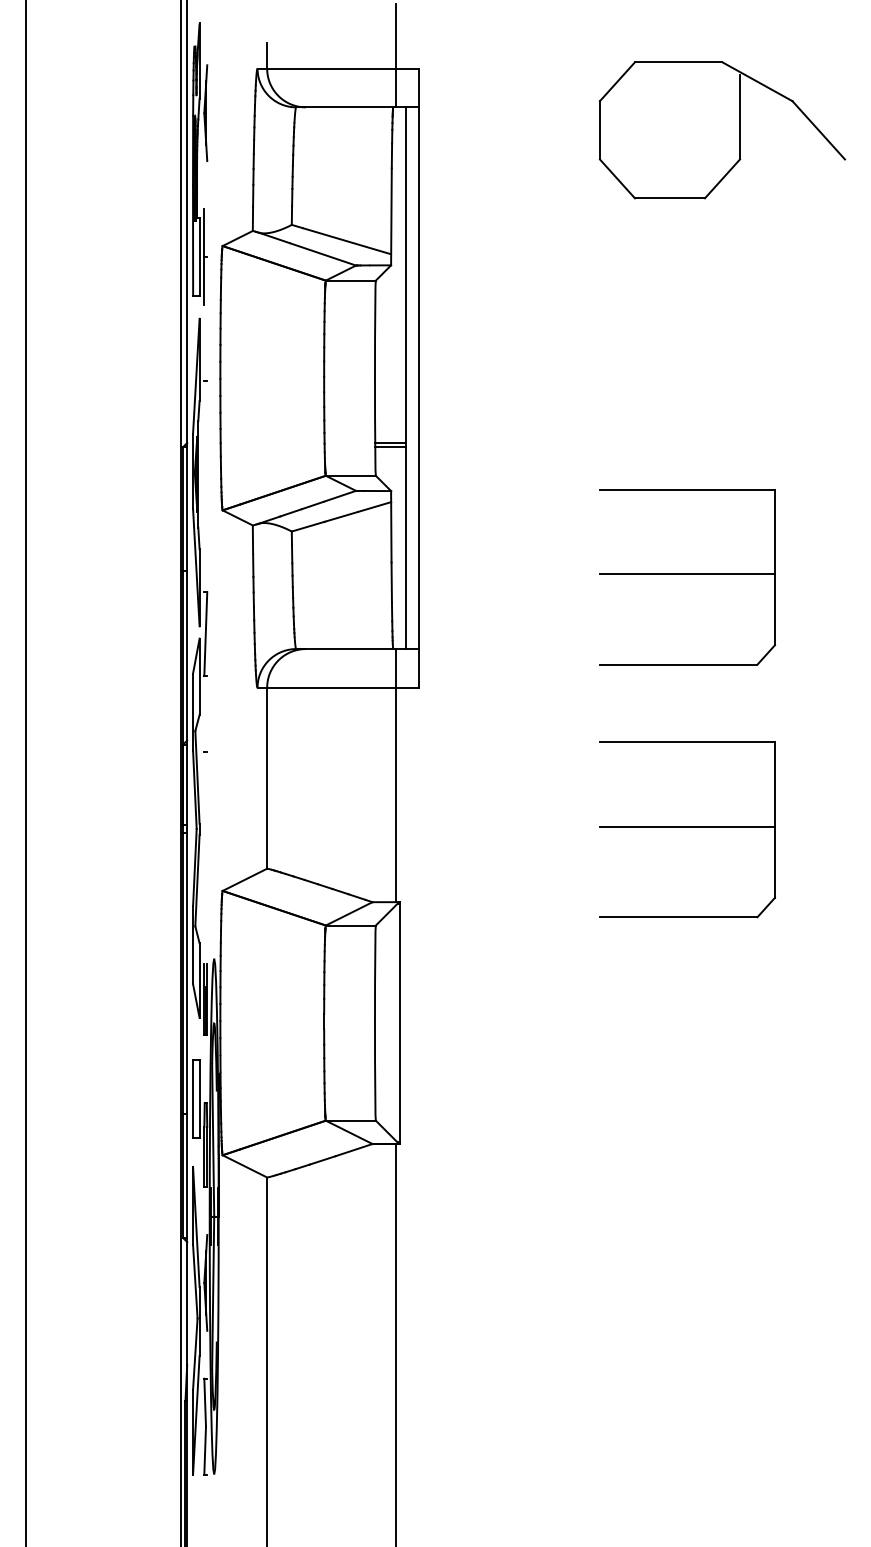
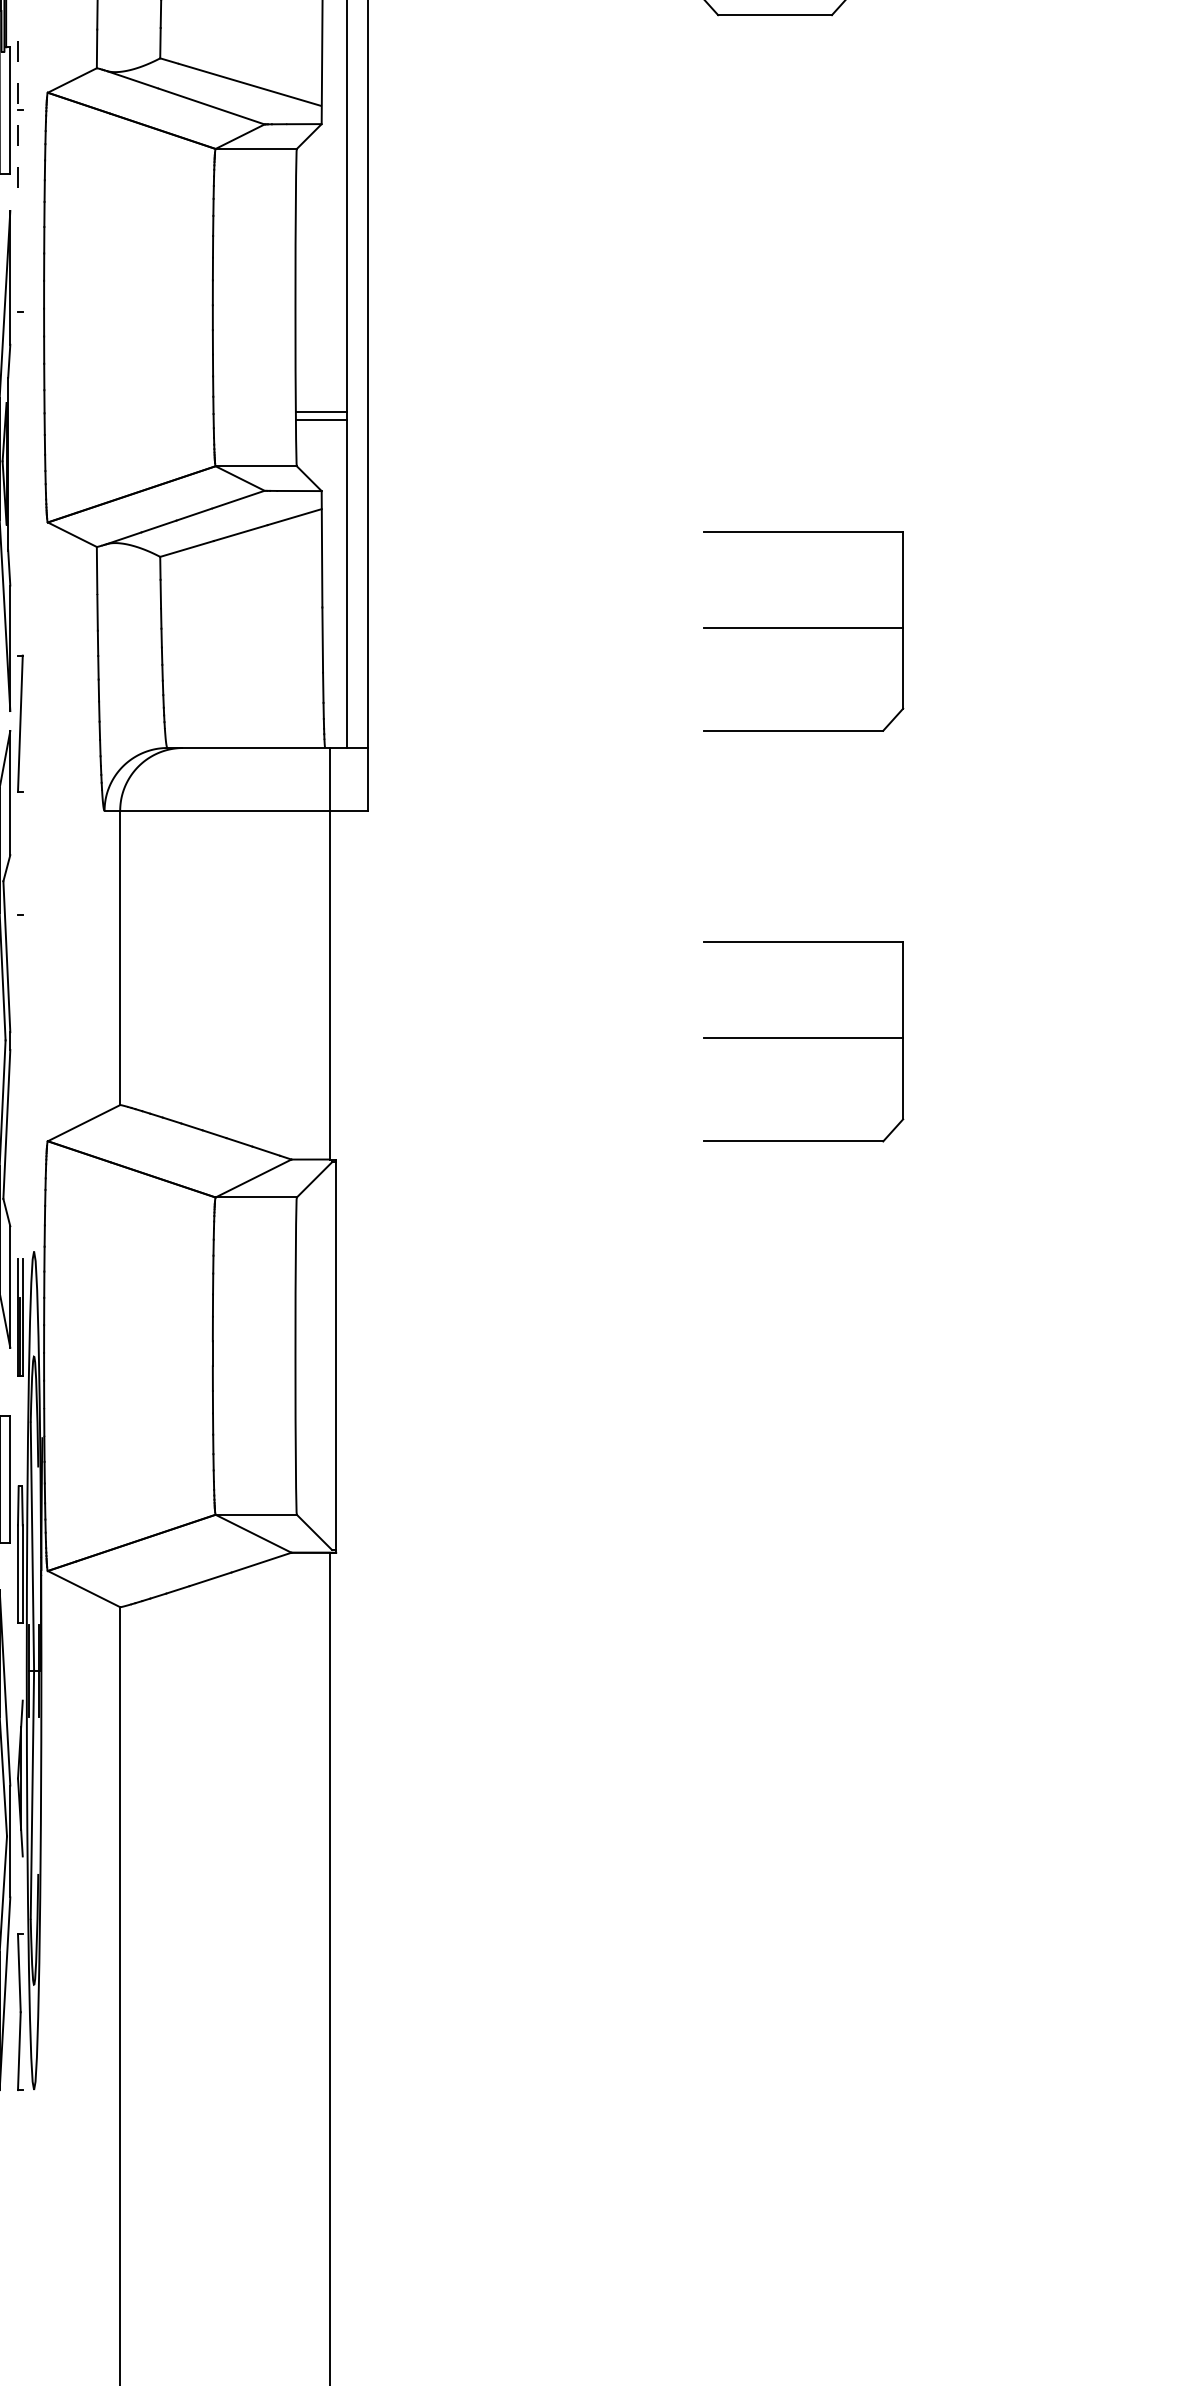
line: (204, 256) -> (18, 109), solid -> dashed
part: (687, 577) -> (803, 631), size x0.7
part: (687, 829) -> (803, 1041), size x0.7

